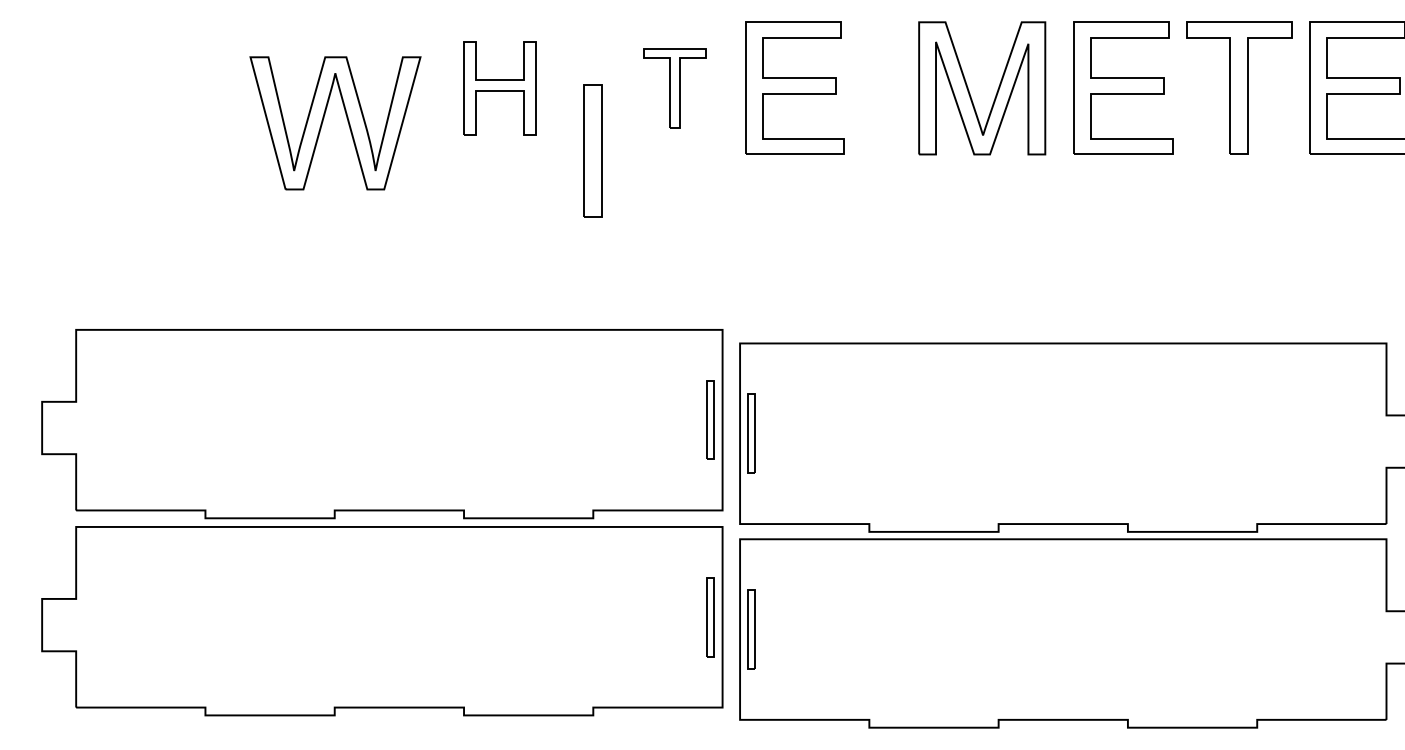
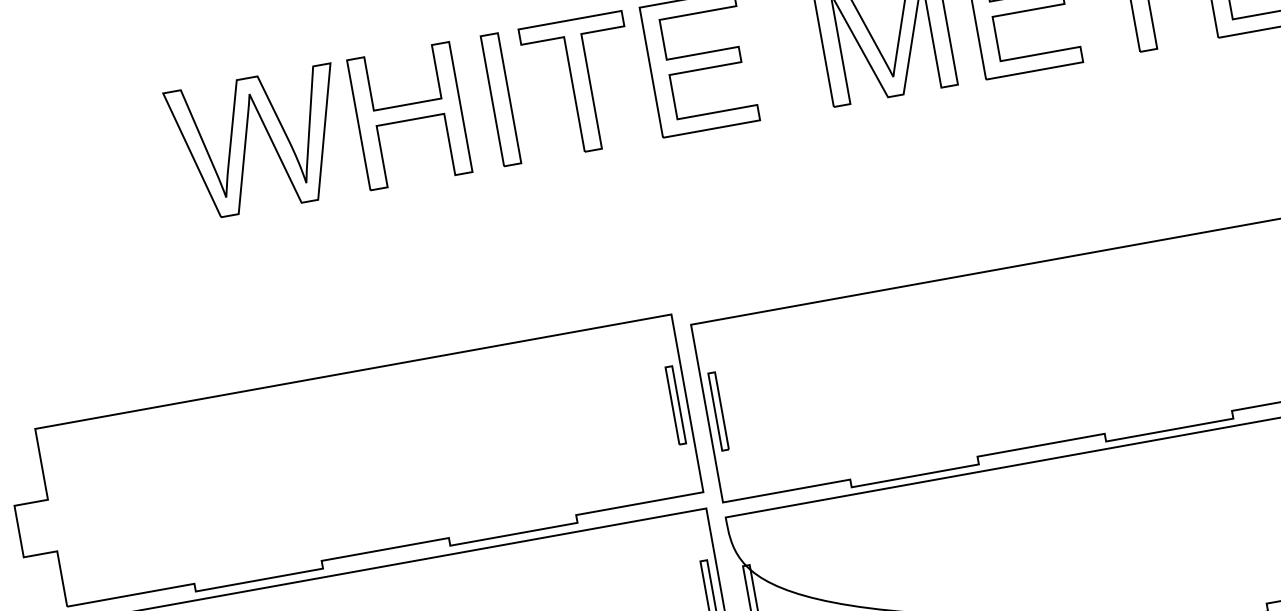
part: (499, 87) -> (408, 115), size x1.43
part: (674, 87) -> (581, 84), size x1.67
part: (347, 122) -> (270, 140), moved
part: (592, 150) -> (500, 98), moved

